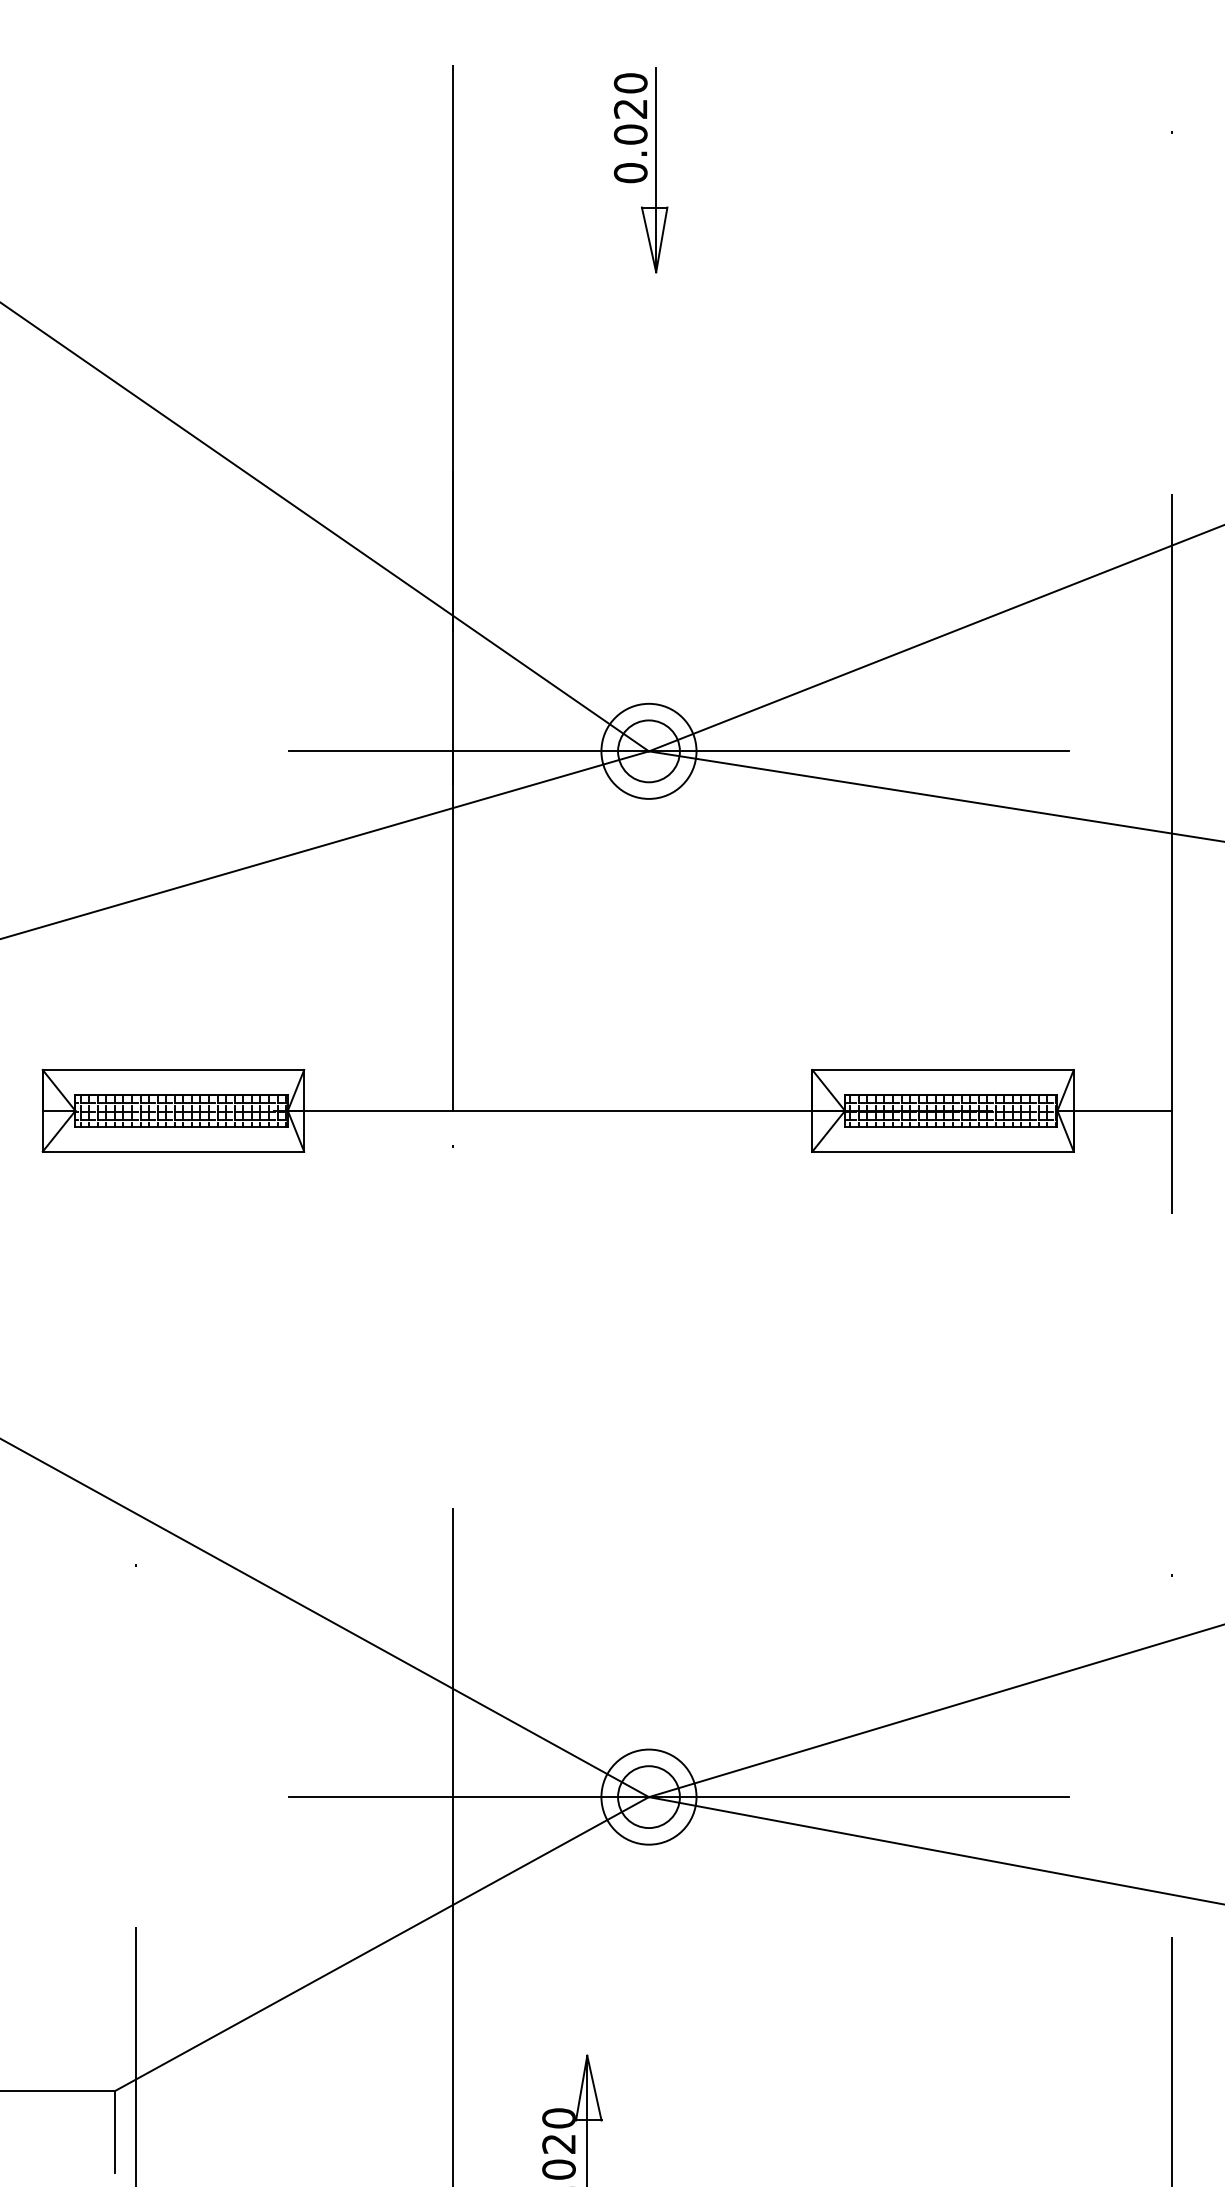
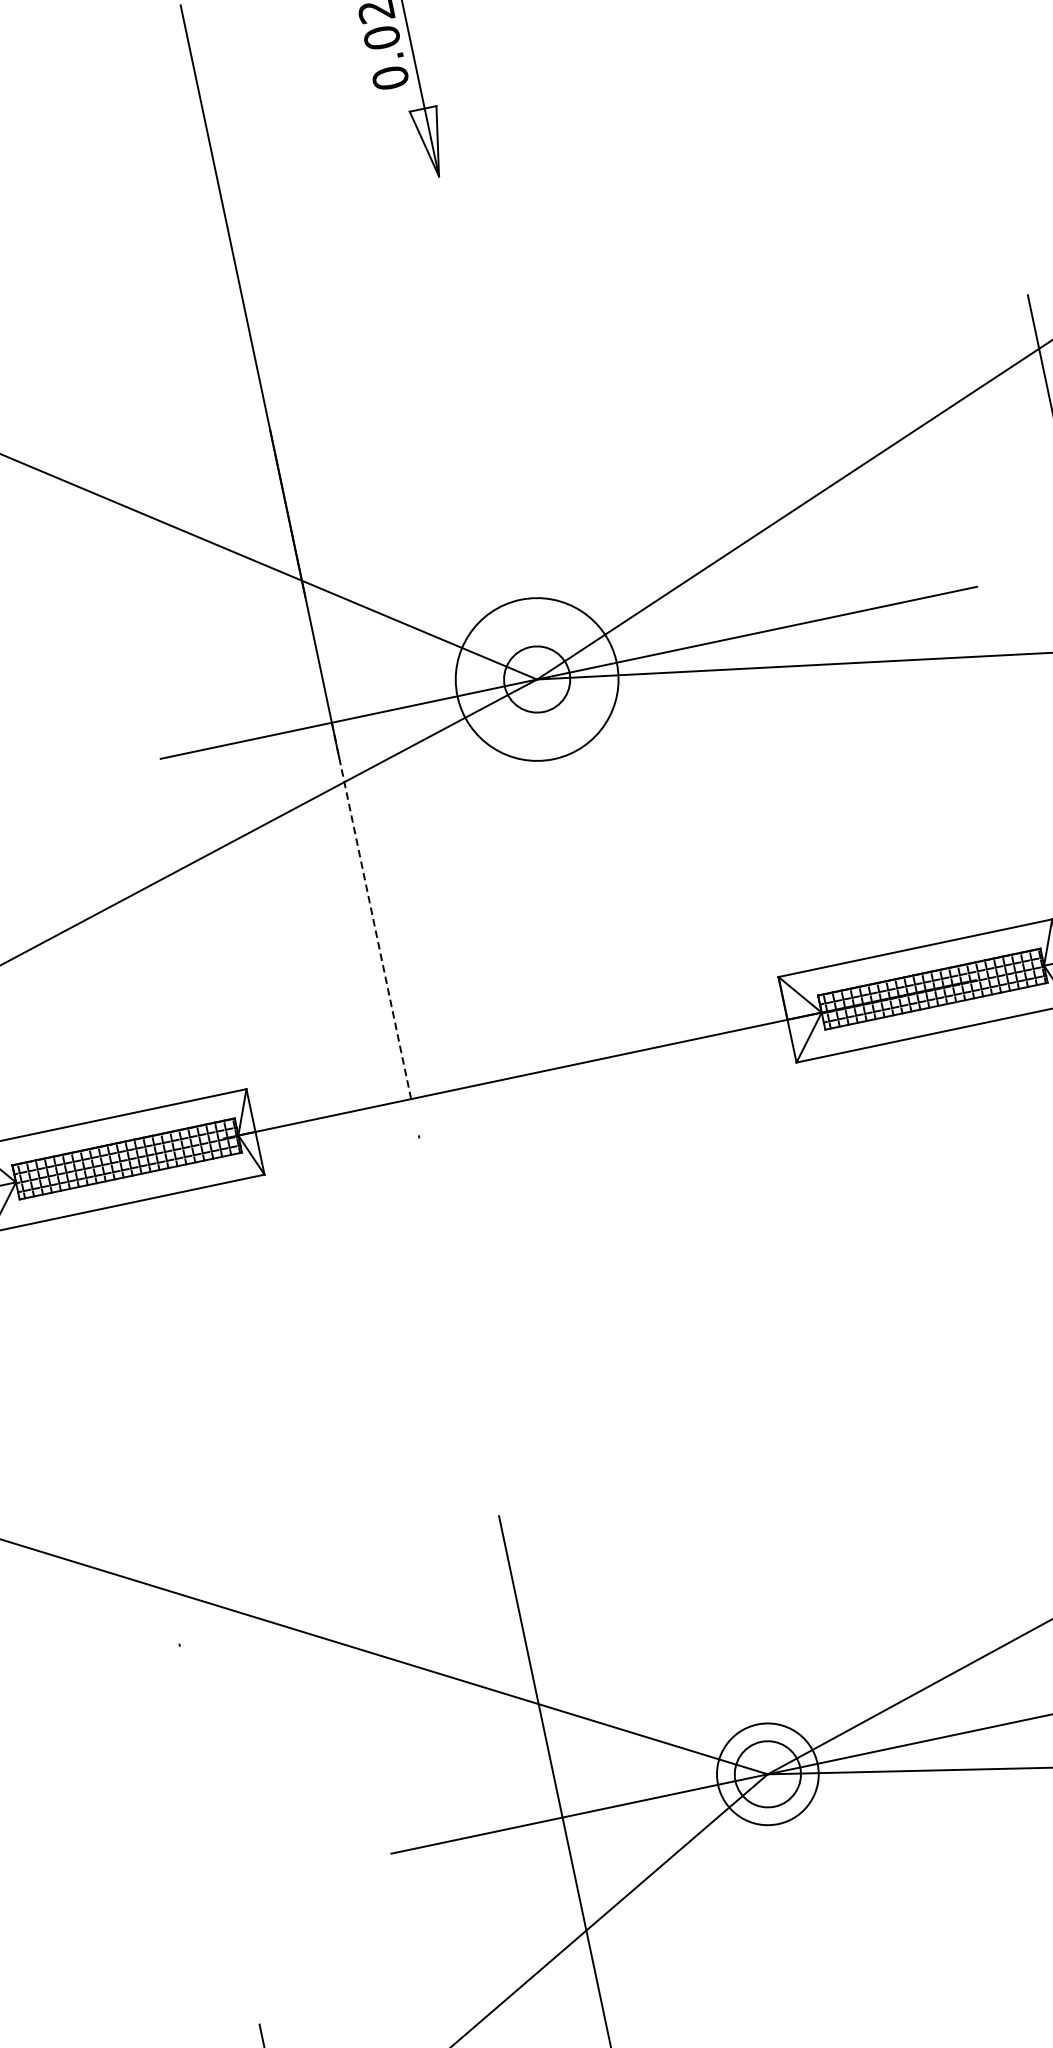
circle: (648, 750) -> (536, 678), size x1.6
line: (452, 931) -> (371, 911), solid -> dashed

